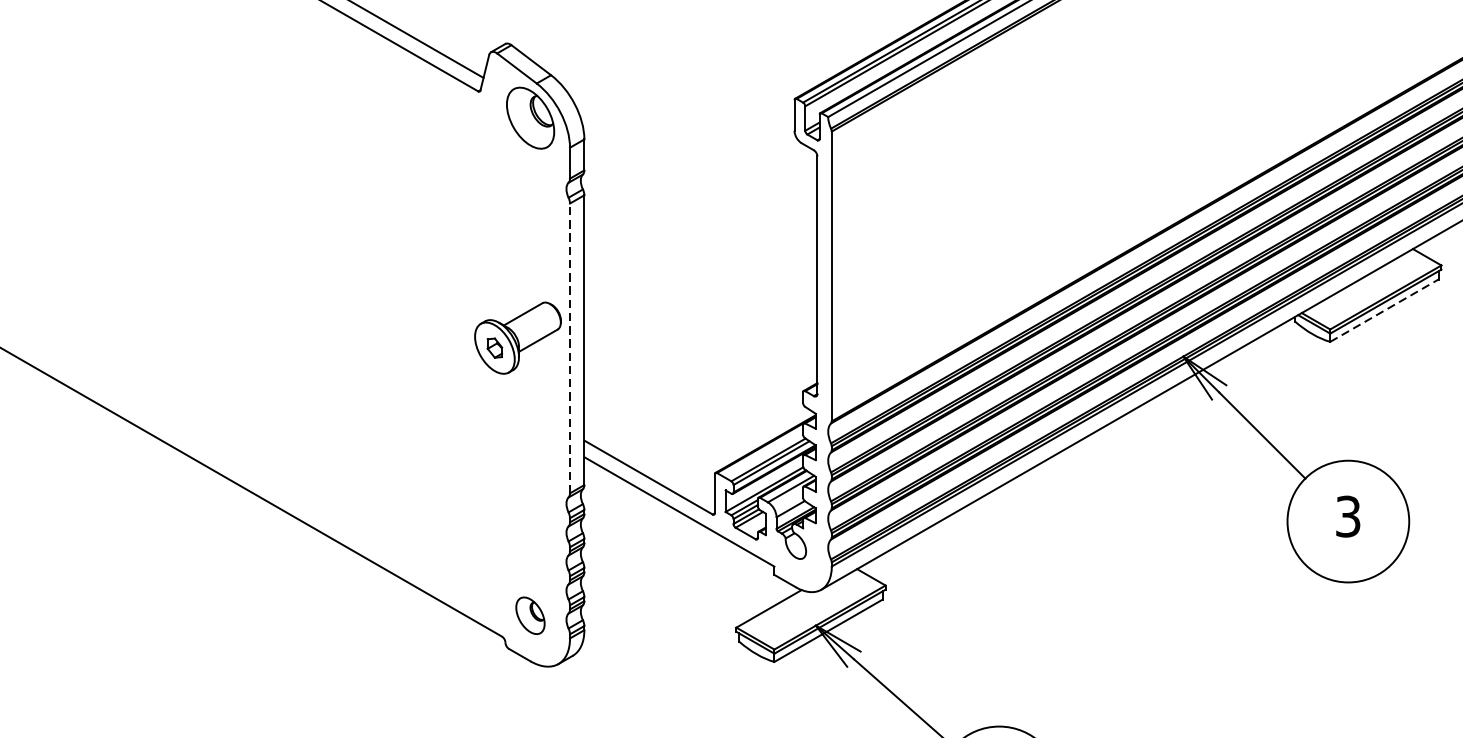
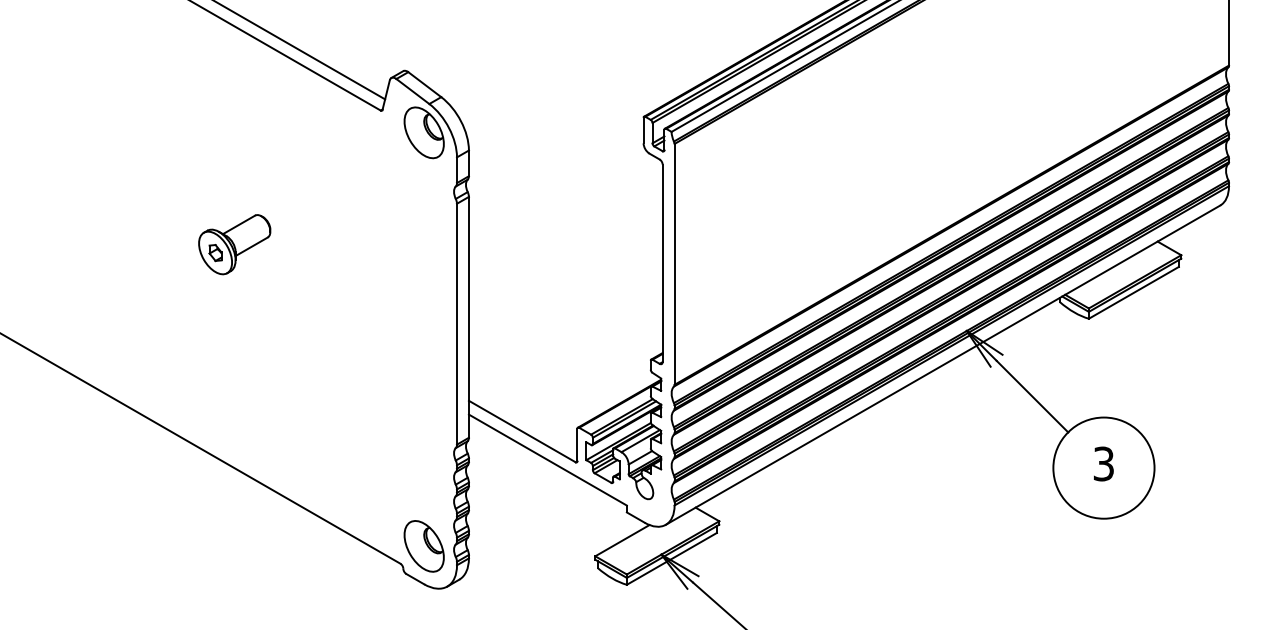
line: (1383, 310) -> (1133, 292), dashed -> solid
part: (517, 337) -> (234, 244), moved
line: (570, 347) -> (457, 323), dashed -> solid
part: (529, 615) -> (423, 546), size x1.67

